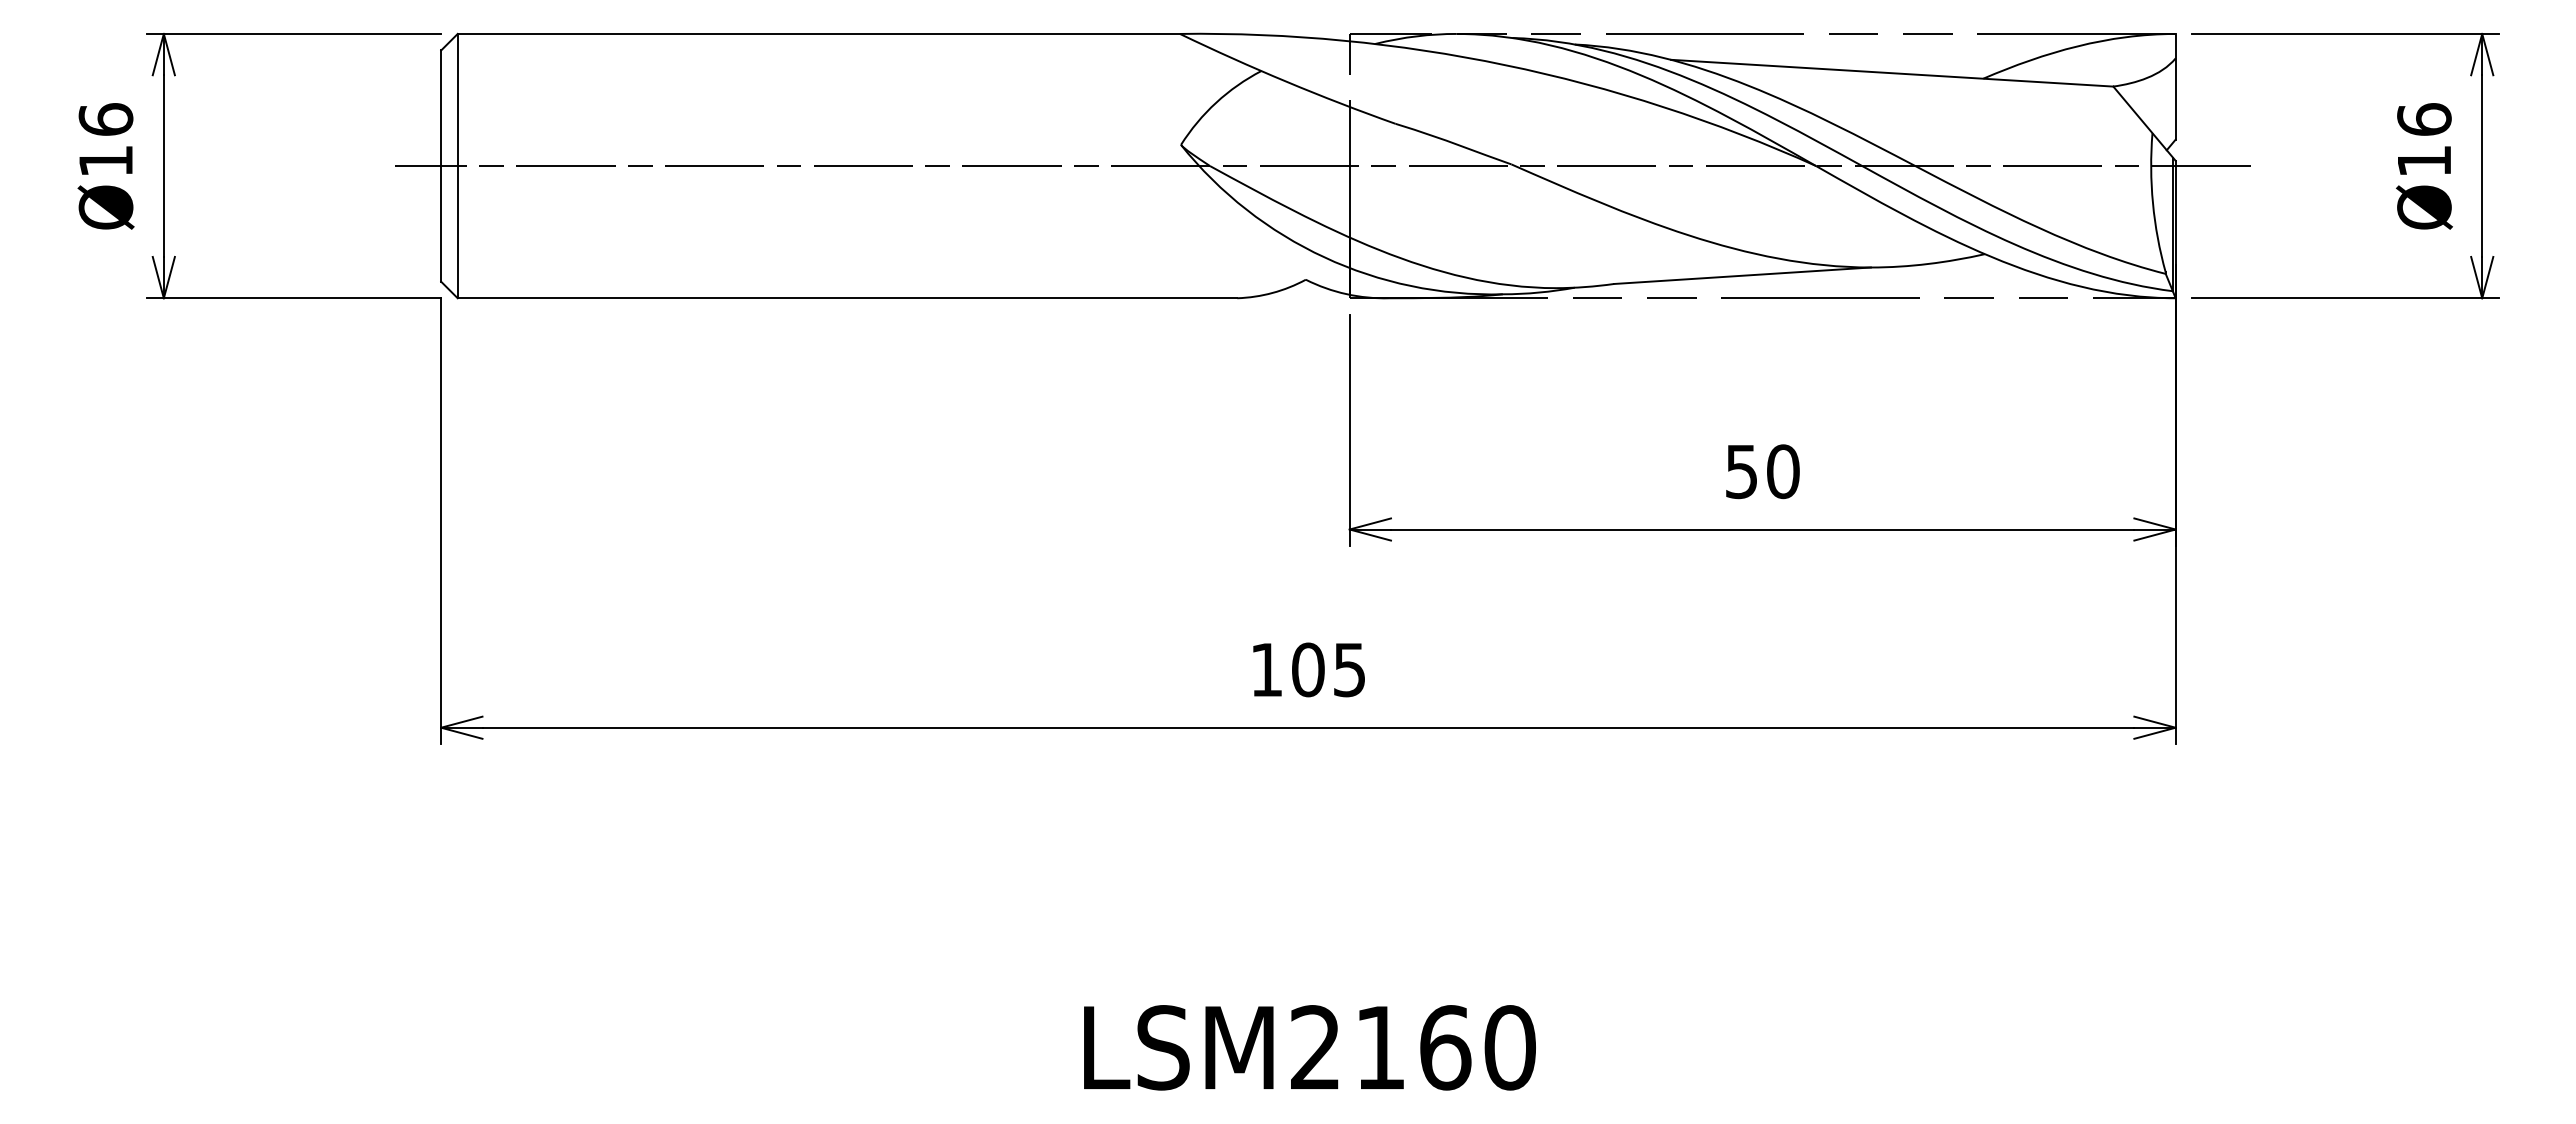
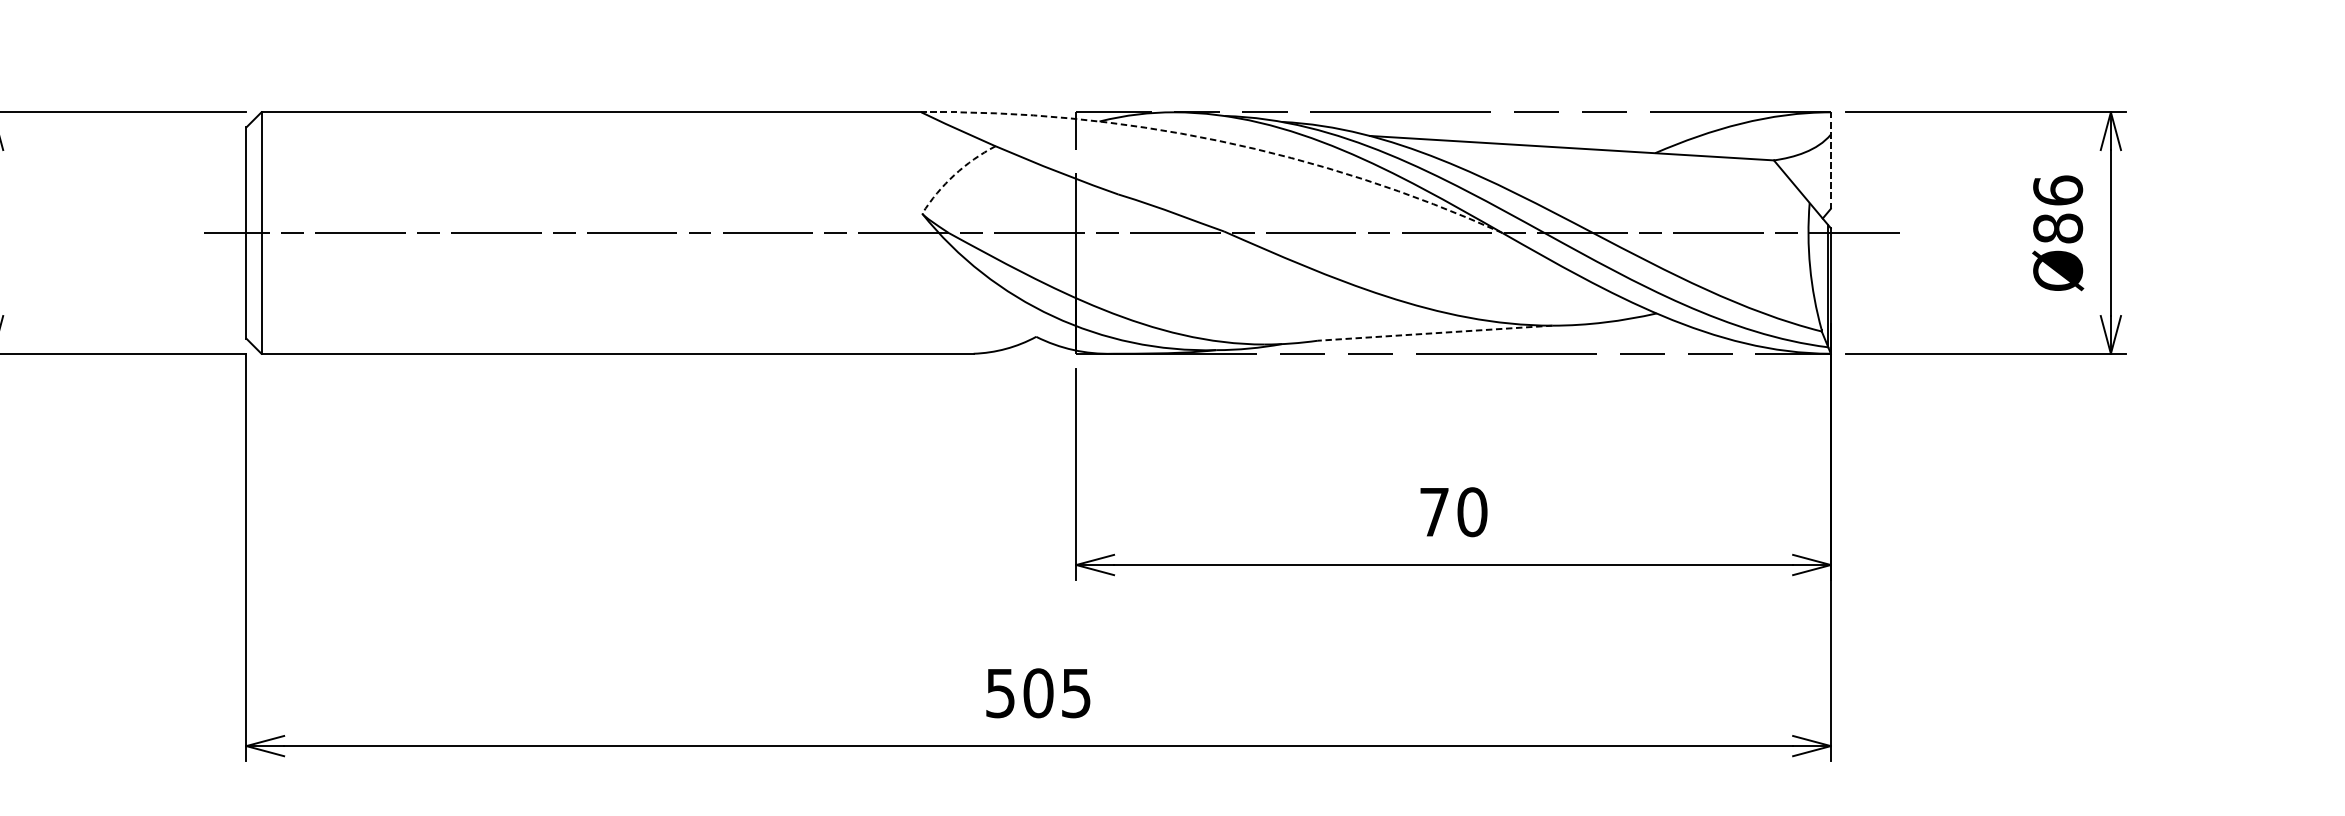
arc: (1505, 65) -> (1218, 141), solid -> dashed
line: (2175, 86) -> (1830, 160), solid -> dashed
arc: (1216, 102) -> (954, 174), solid -> dashed
text: (2424, 160) -> (2058, 227), Ø16 -> Ø86
line: (1742, 275) -> (1435, 332), solid -> dashed
text: (1741, 472) -> (1434, 512), 50 -> 70
text: (1266, 670) -> (1000, 693), 105 -> 505

